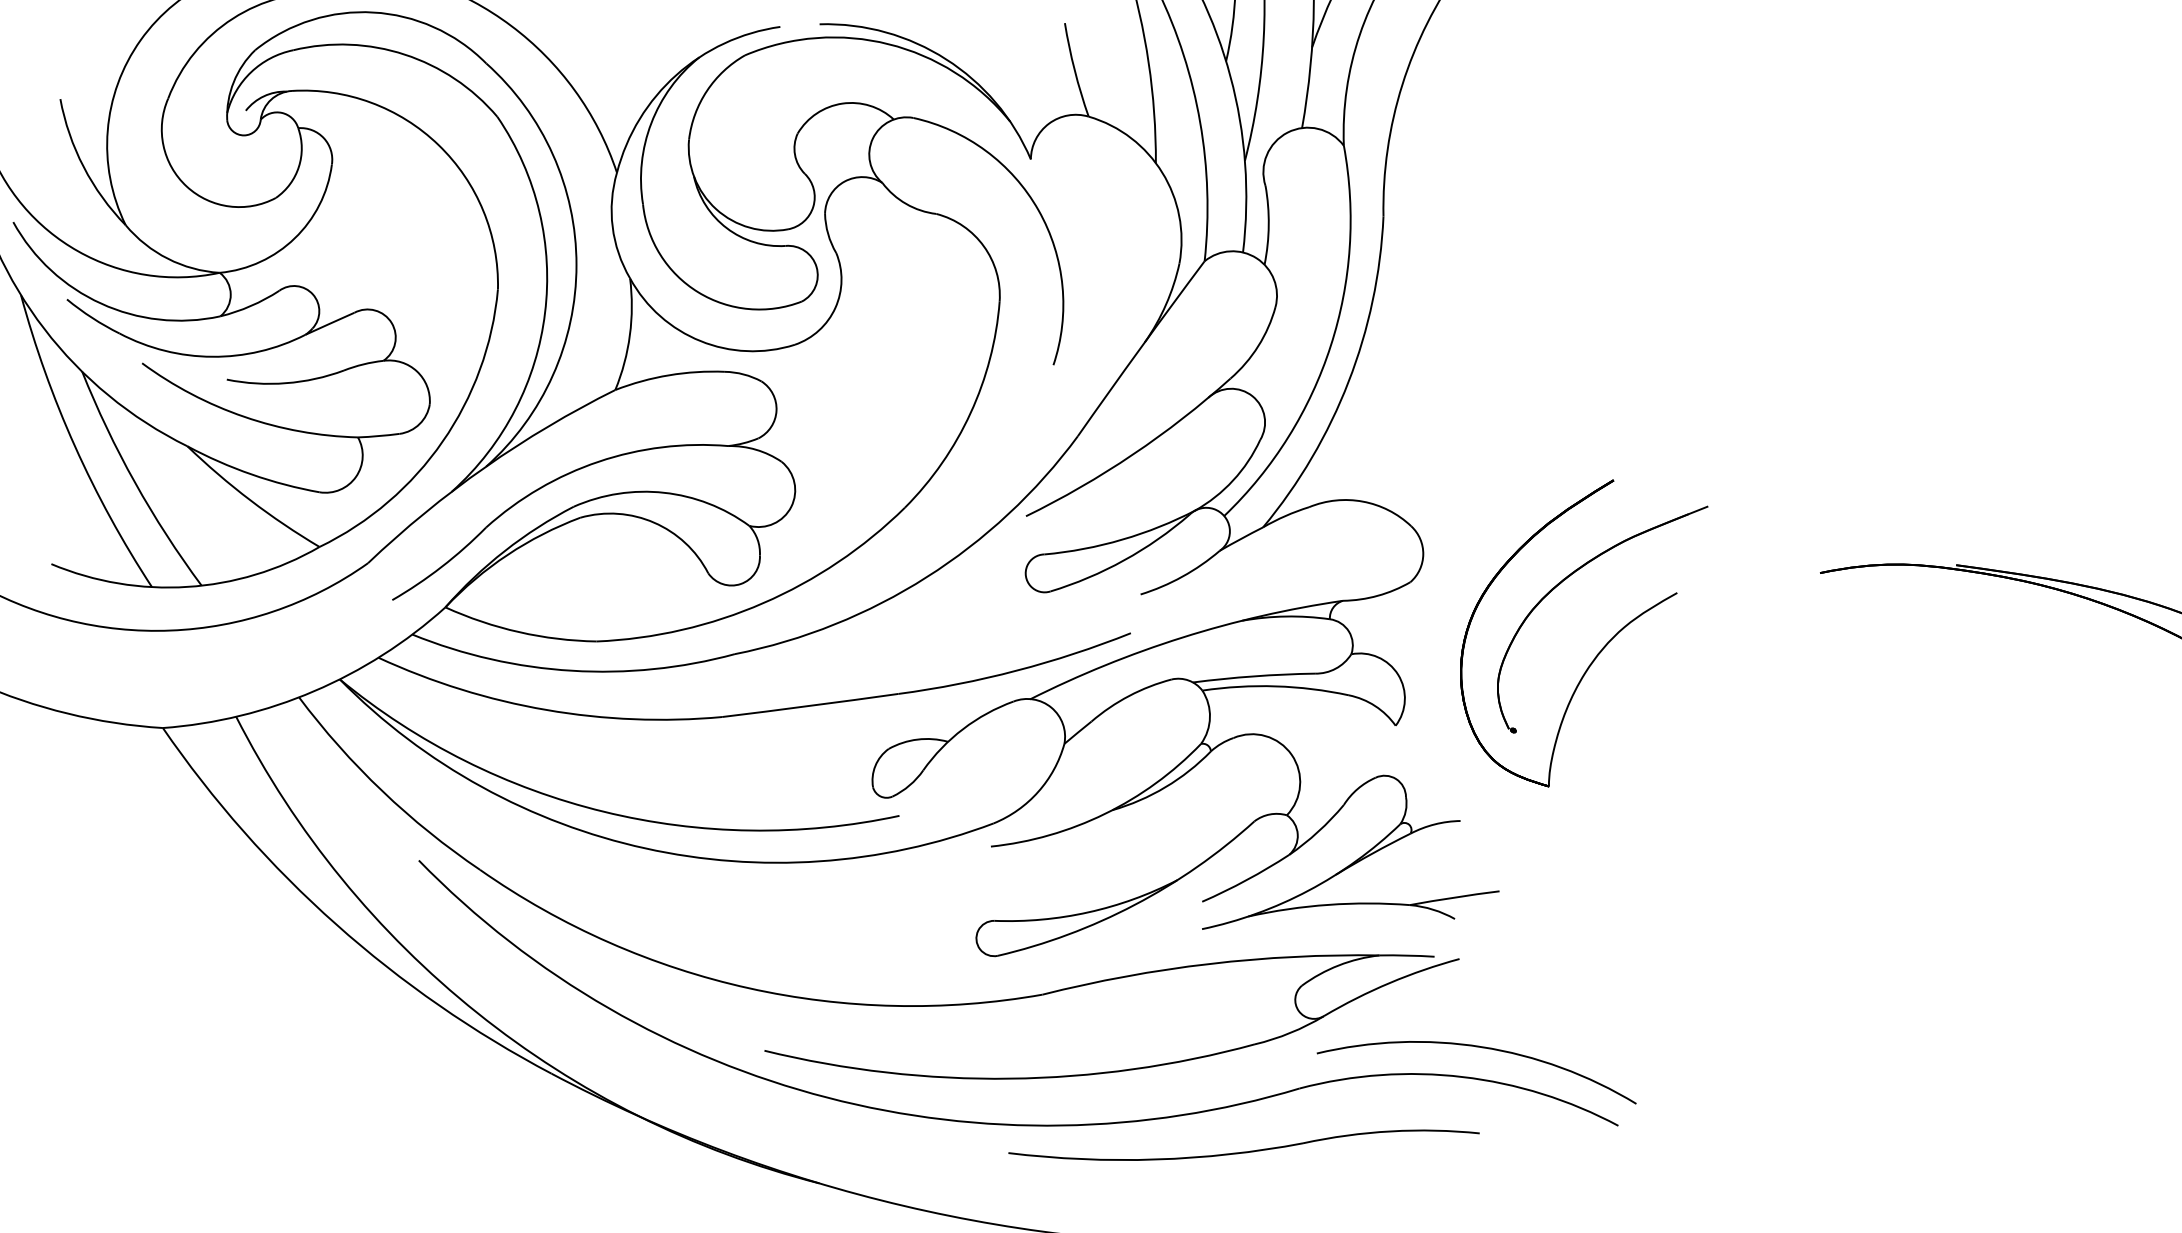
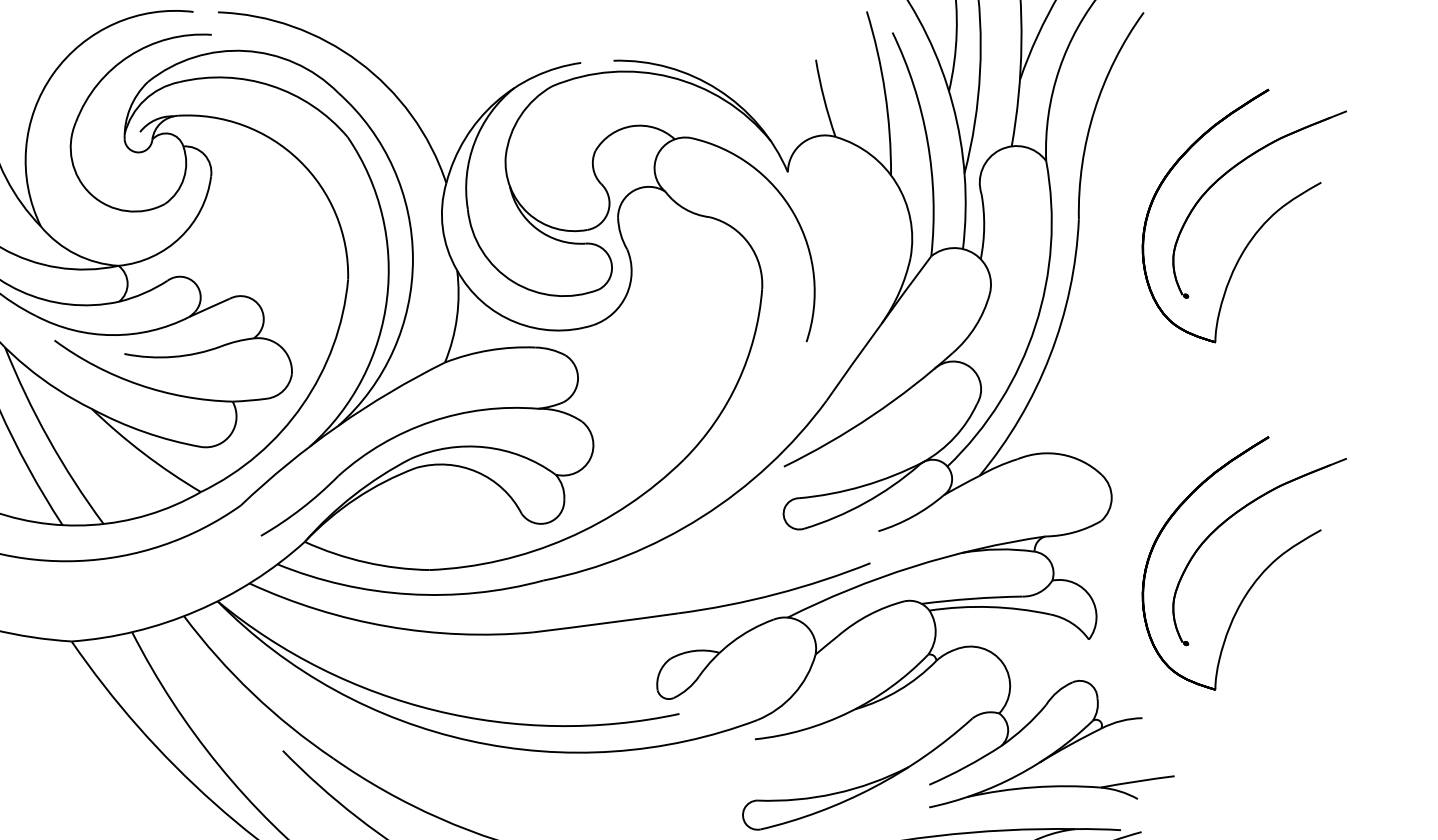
part: (1602, 226) -> (1259, 227), added

